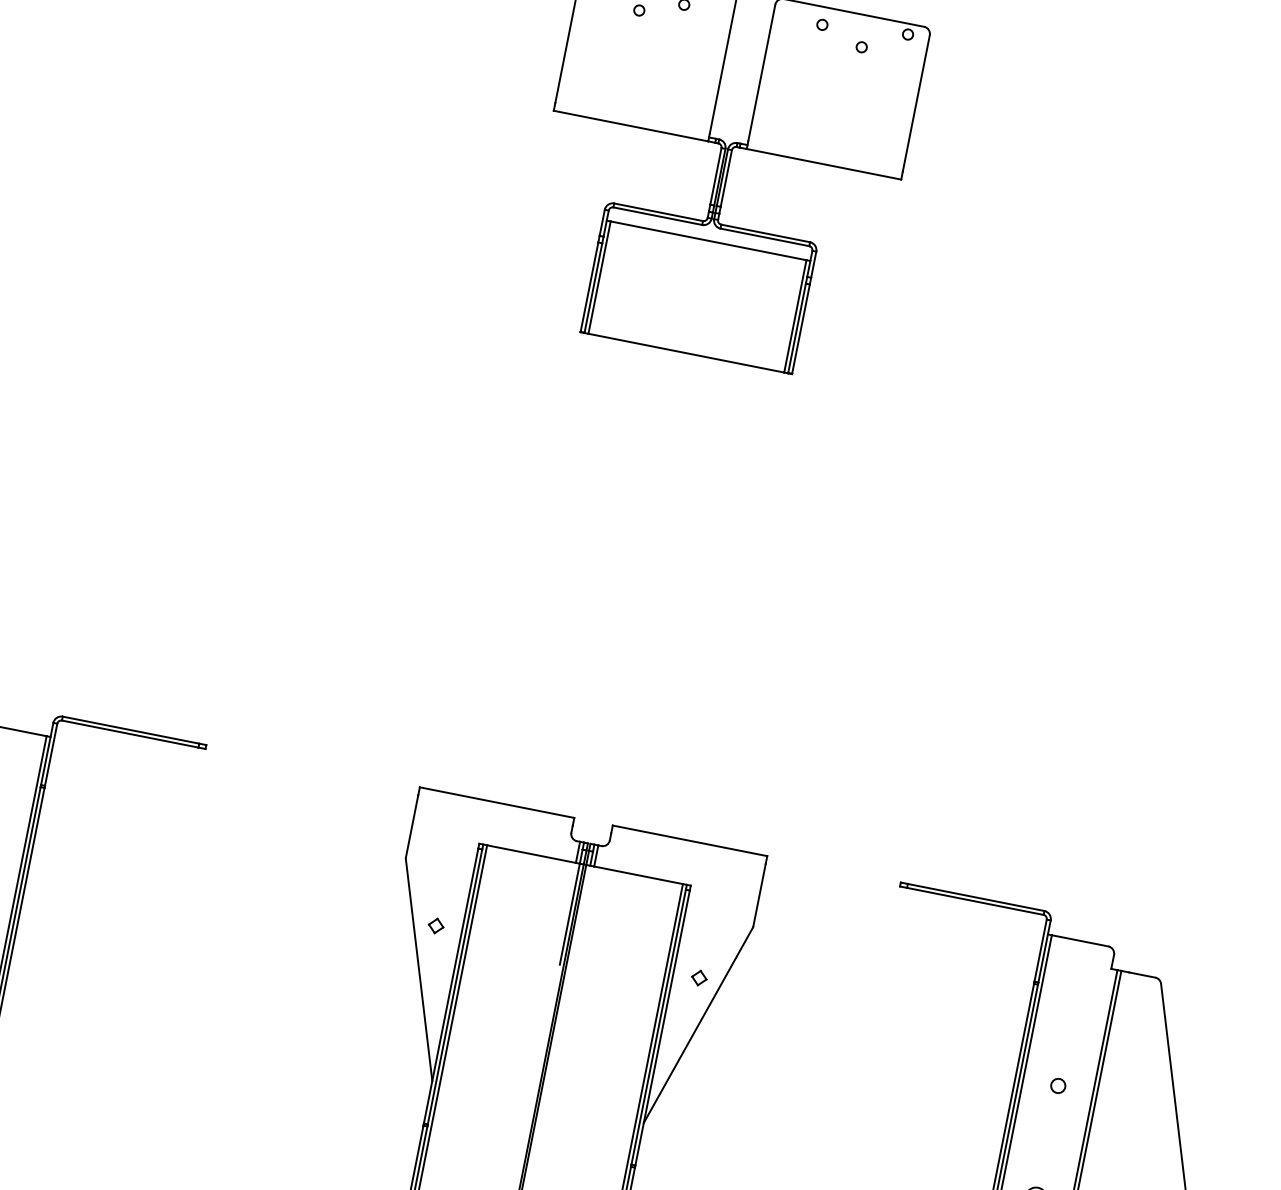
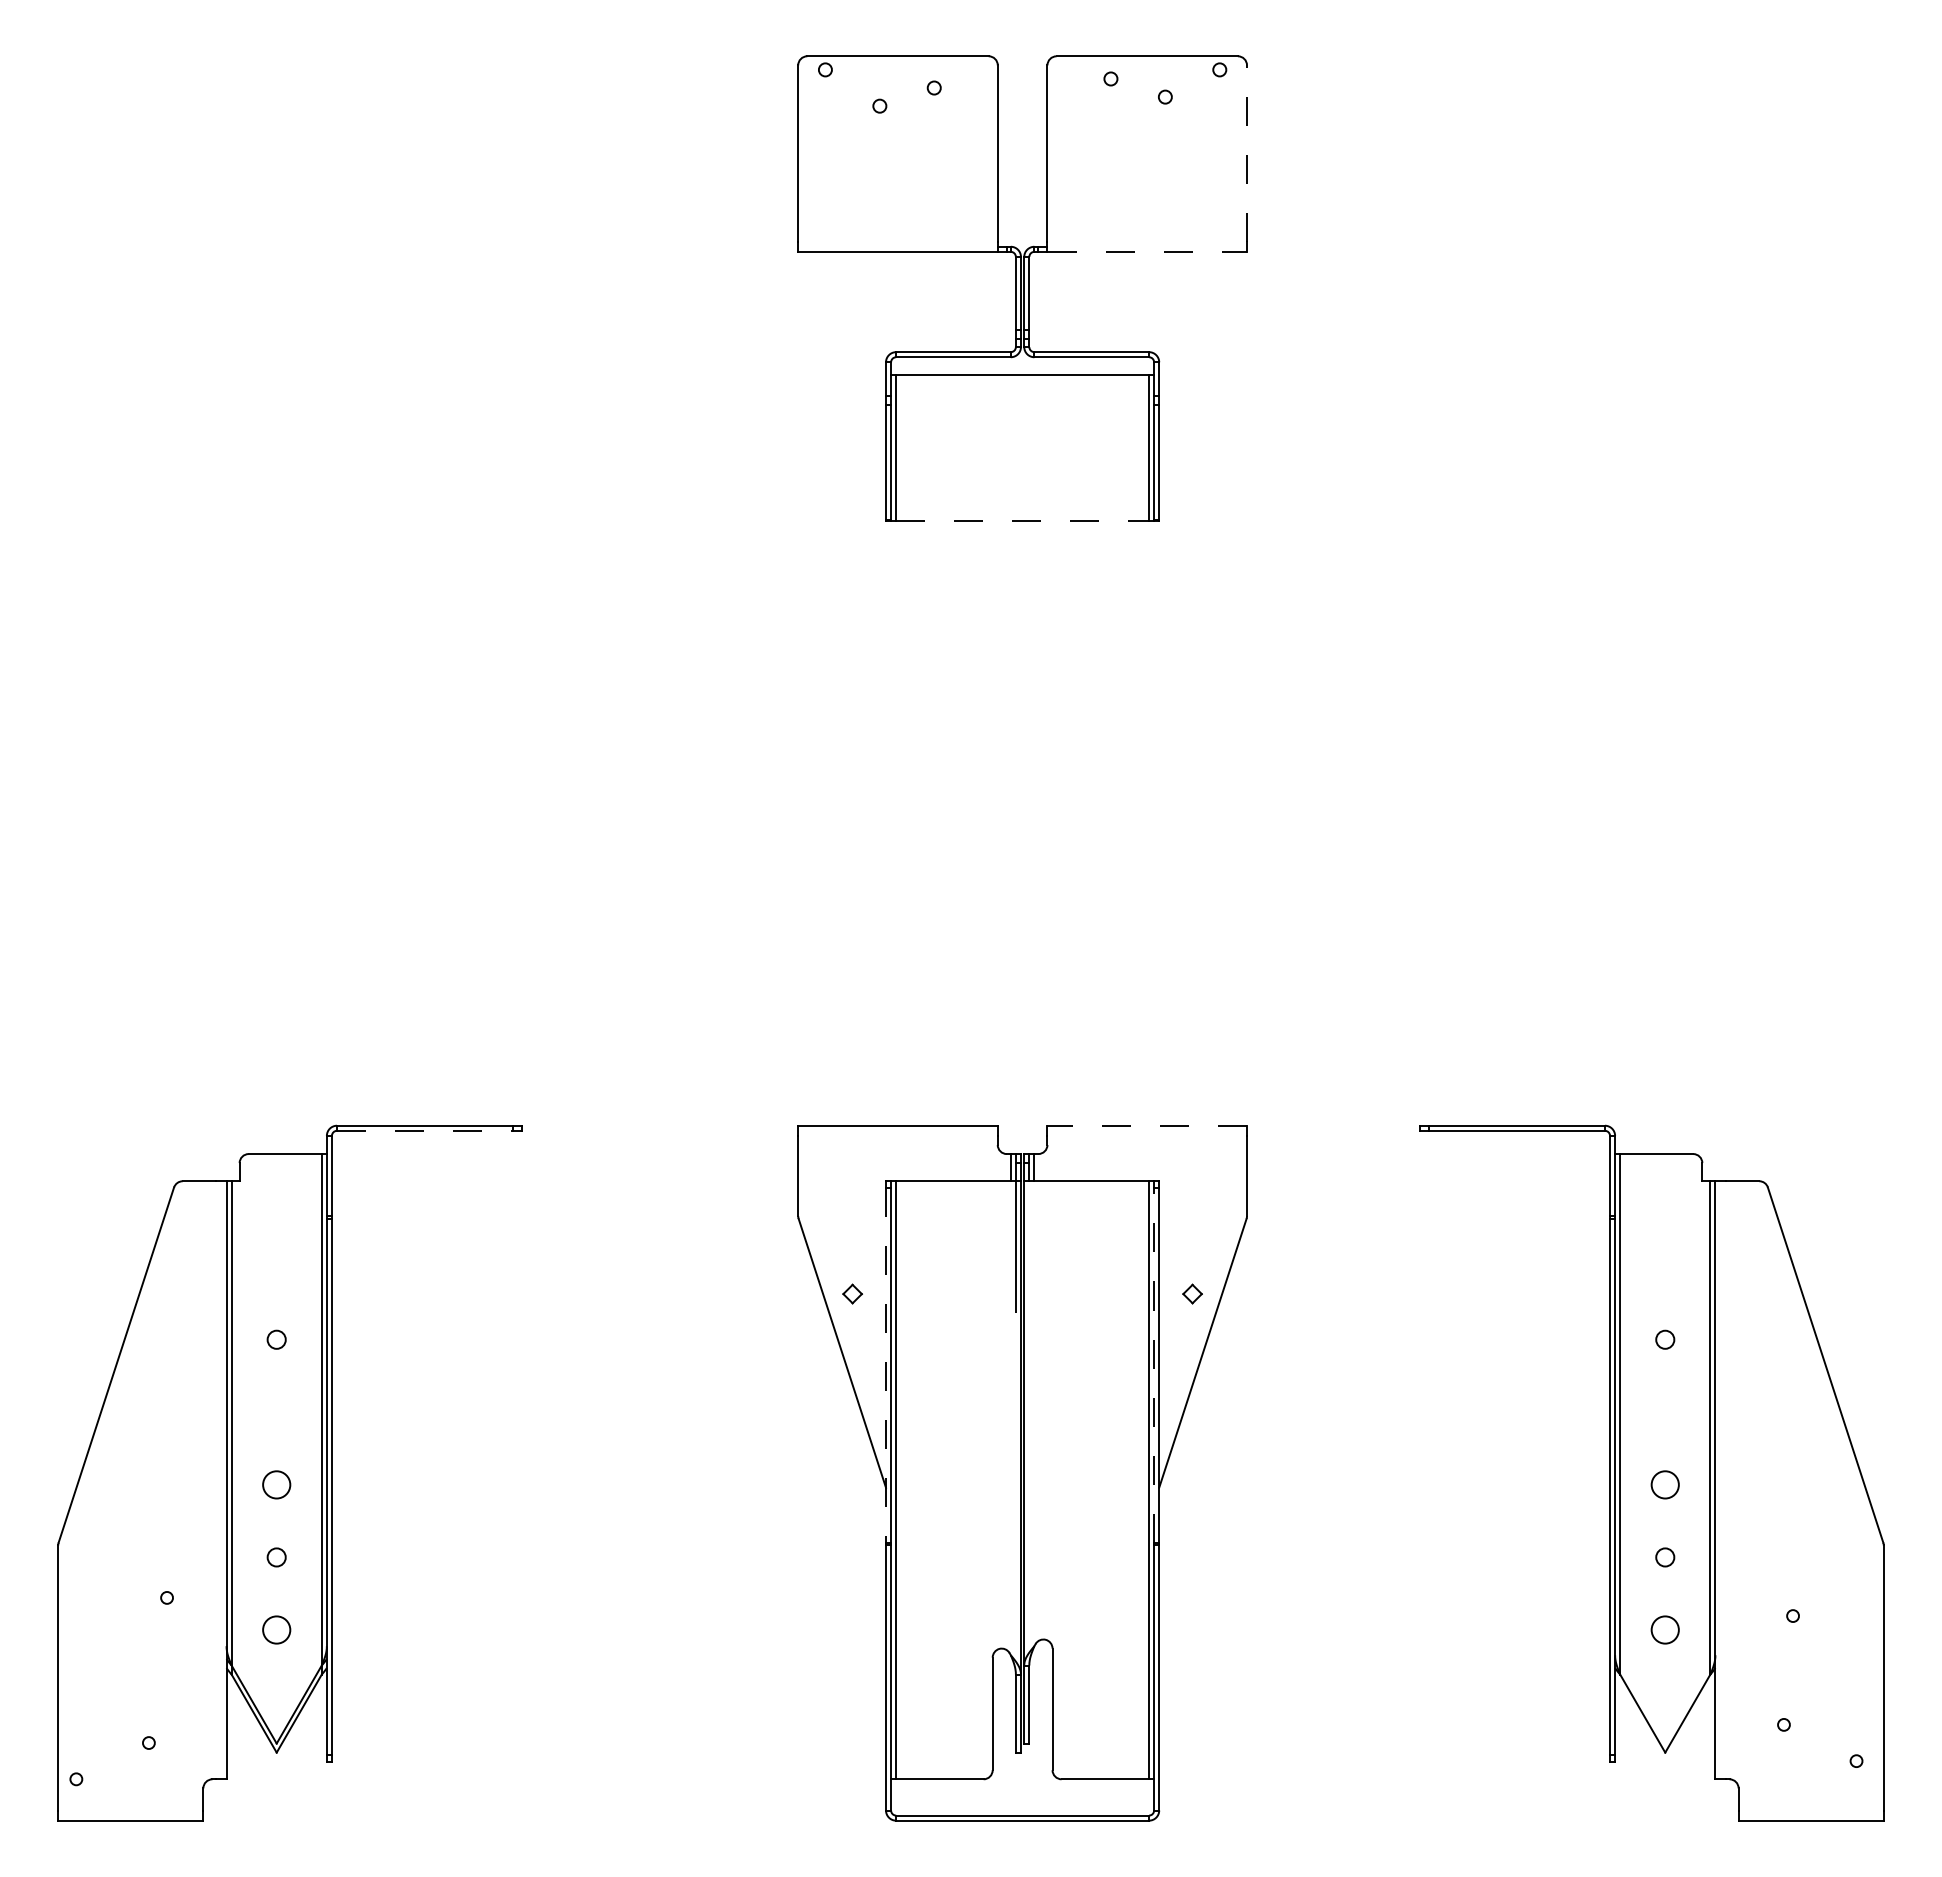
line: (916, 103) -> (1247, 153), solid -> dashed
line: (824, 164) -> (1147, 251), solid -> dashed
line: (687, 353) -> (1023, 520), solid -> dashed
line: (130, 733) -> (425, 1130), solid -> dashed
line: (690, 840) -> (1147, 1125), solid -> dashed
line: (451, 986) -> (886, 1365), solid -> dashed
line: (658, 1027) -> (1154, 1365), solid -> dashed

